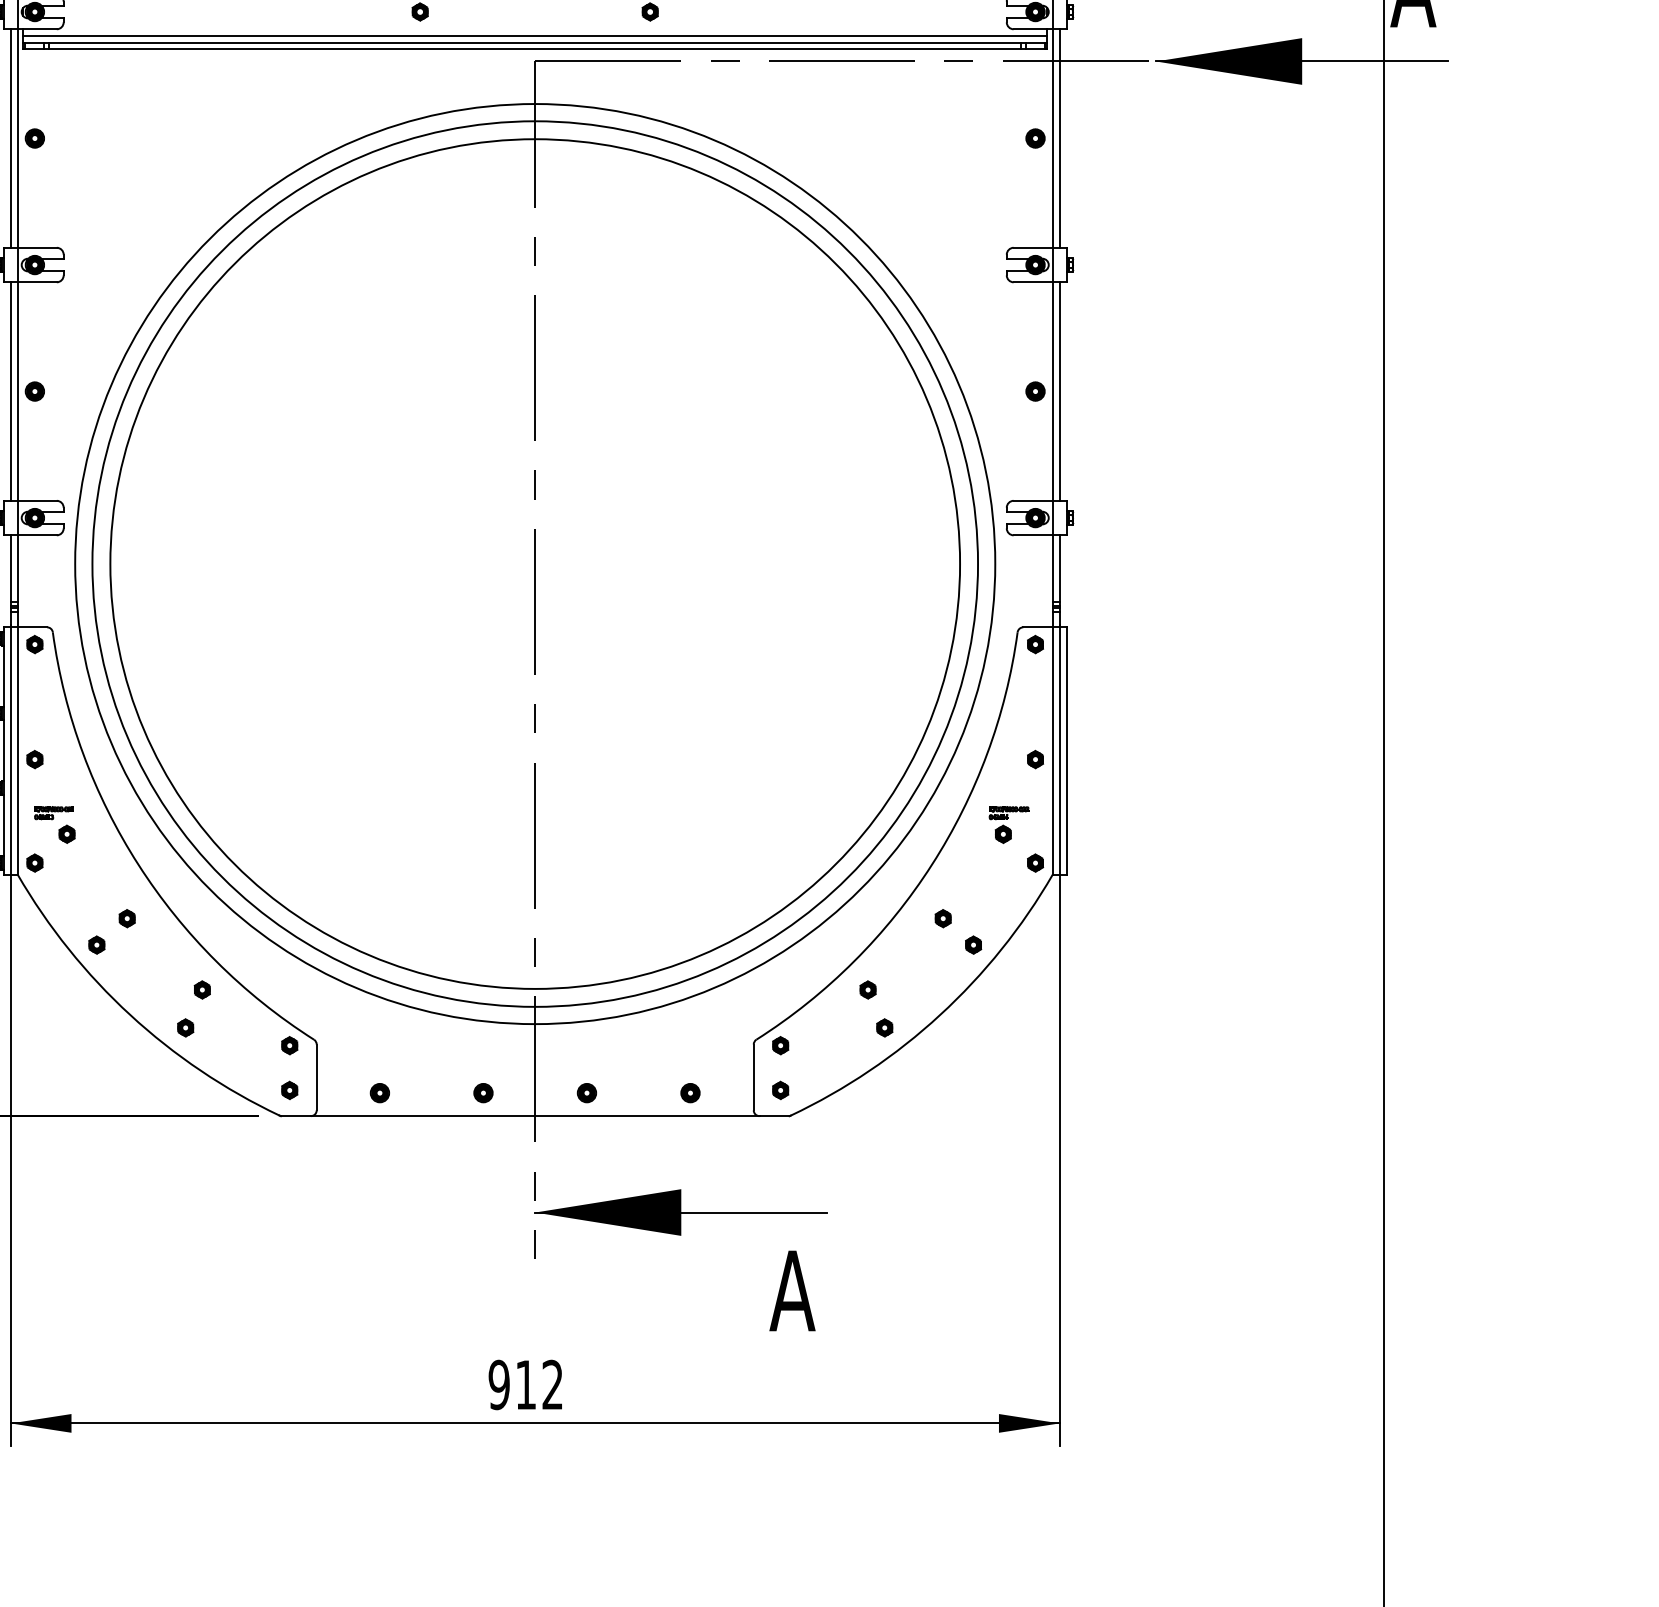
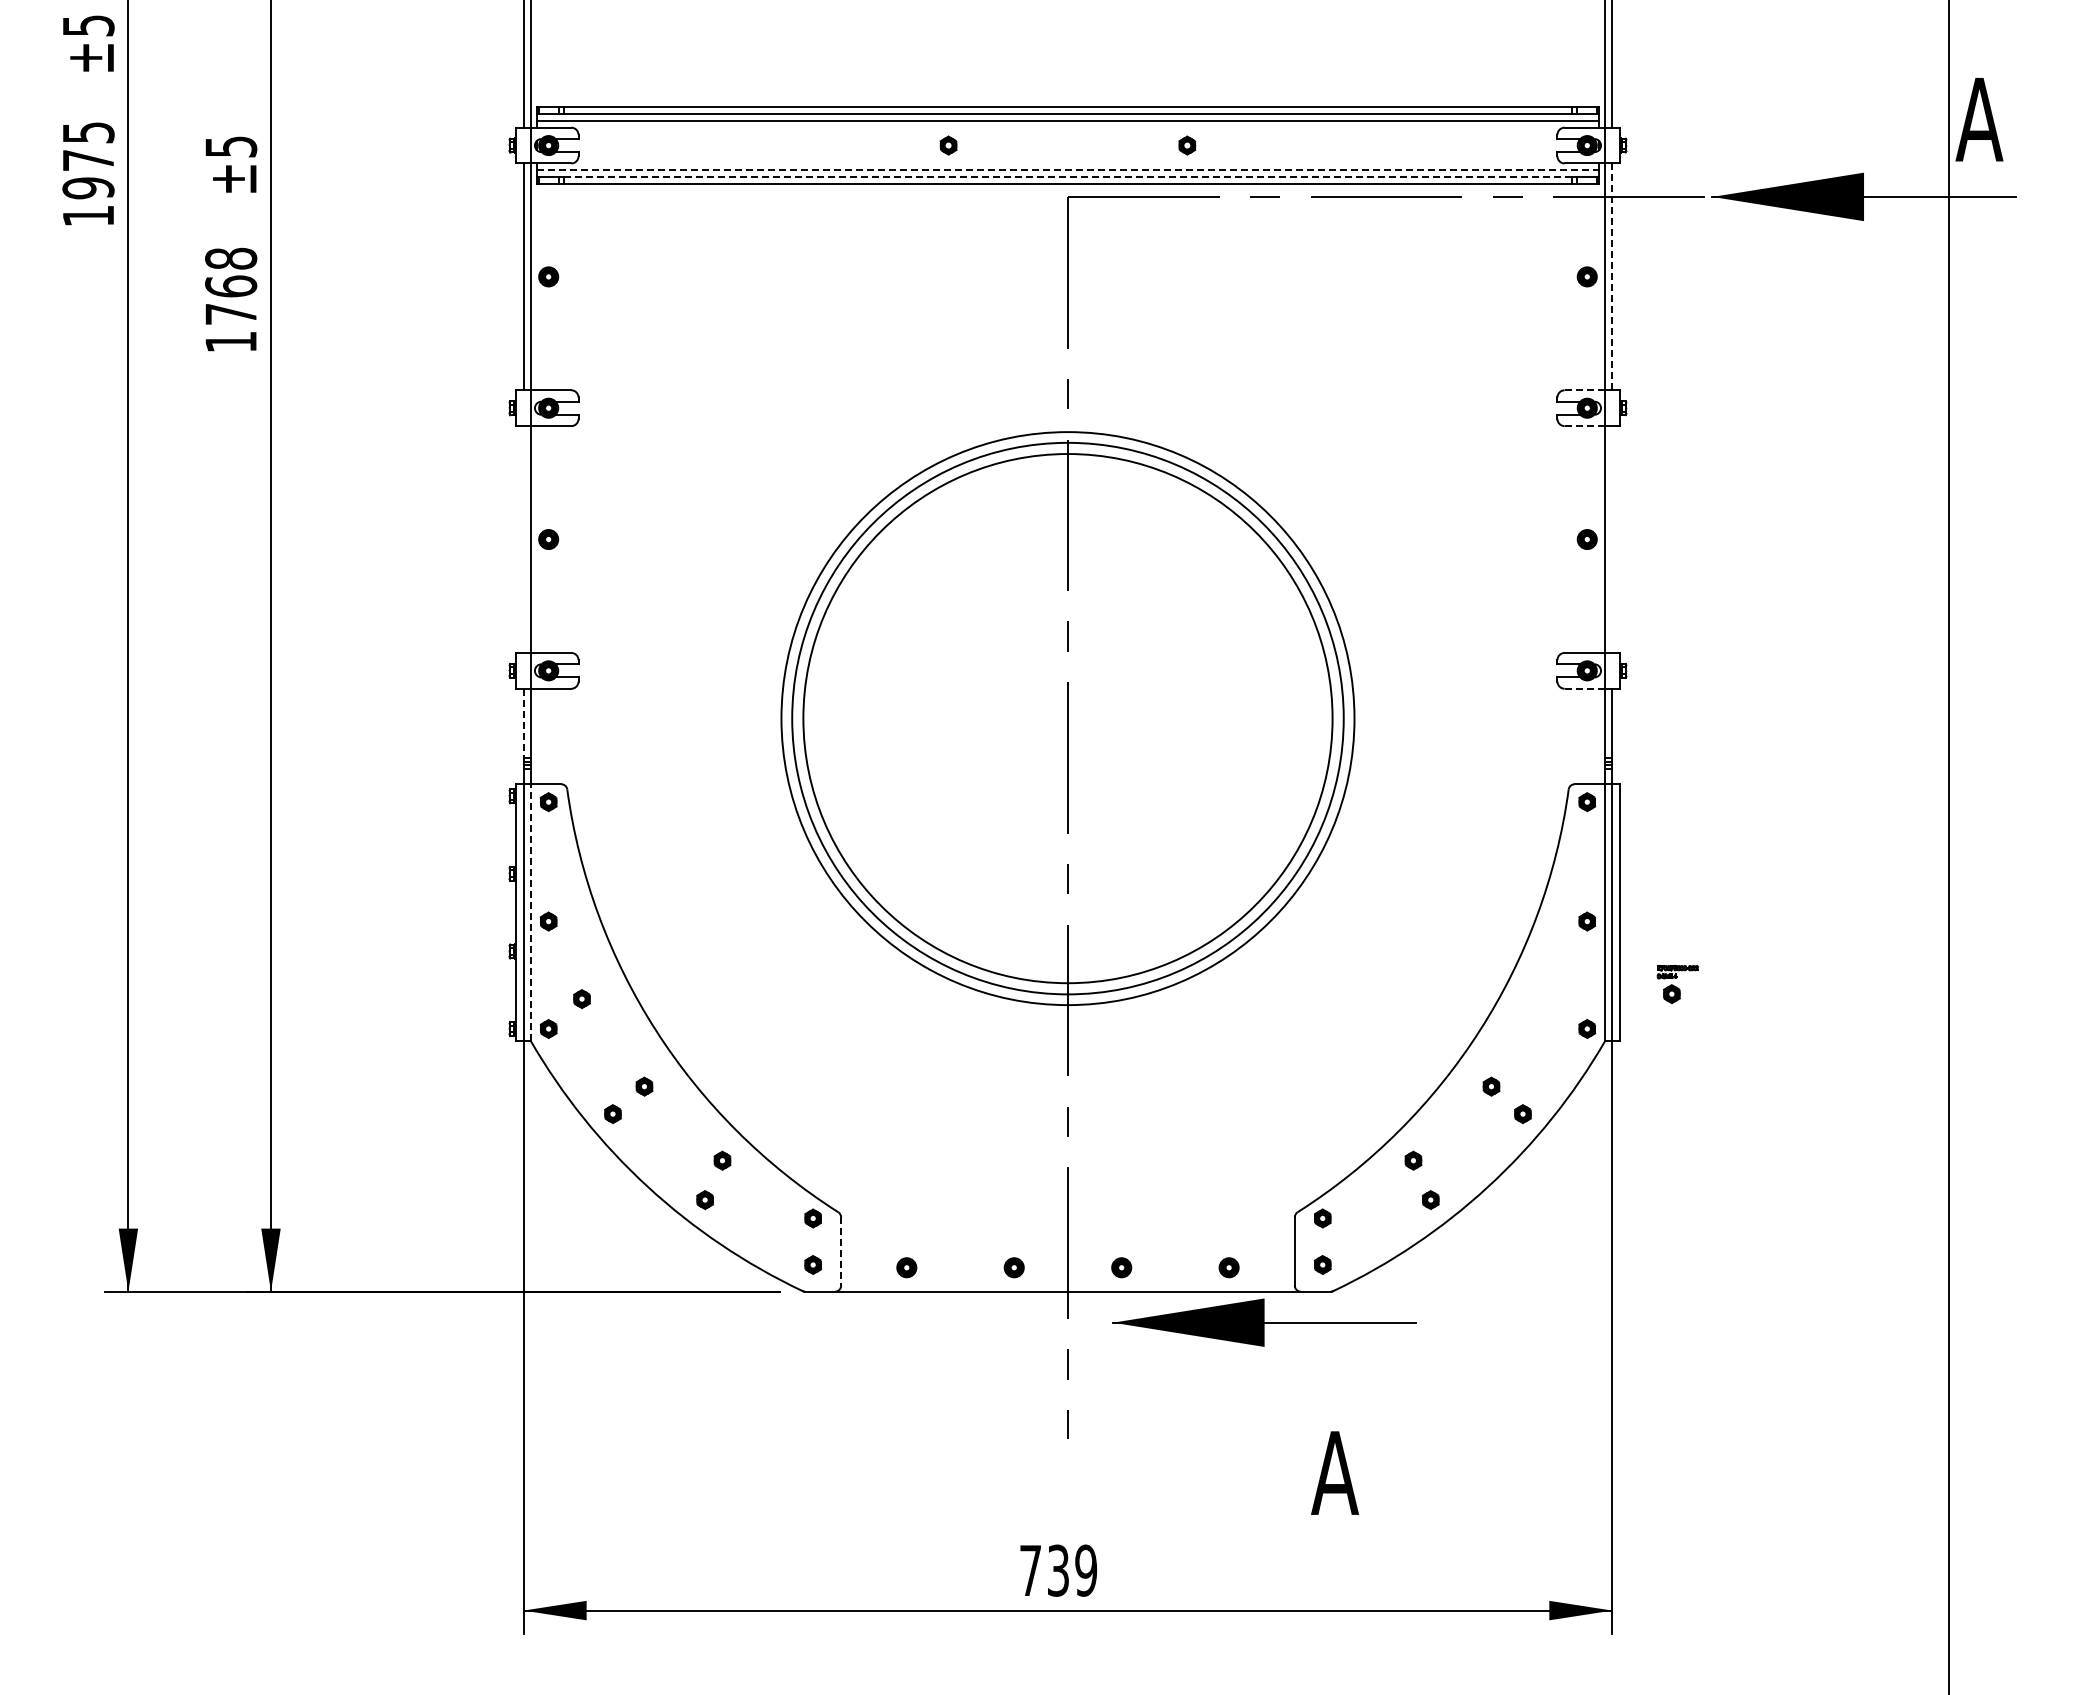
line: (535, 36) -> (1068, 170), solid -> dashed
line: (534, 42) -> (1067, 177), solid -> dashed
line: (1059, 138) -> (1612, 276), solid -> dashed
line: (1032, 247) -> (1584, 390), solid -> dashed
line: (1032, 282) -> (1584, 426), solid -> dashed
line: (10, 391) -> (523, 539), removed
line: (1059, 391) -> (1612, 539), removed
line: (1032, 535) -> (1584, 688), solid -> dashed
circle: (534, 563) -> (1067, 718), size x0.6
circle: (534, 563) -> (1067, 718), size x0.6
circle: (534, 563) -> (1067, 718), size x0.6
line: (10, 568) -> (523, 723), solid -> dashed
line: (17, 750) -> (530, 912), solid -> dashed
part: (54, 812) -> (568, 976), removed
part: (1008, 825) -> (1677, 984), moved
line: (317, 1078) -> (841, 1252), solid -> dashed
part: (681, 1212) -> (1264, 1322), moved
text: (526, 1384) -> (1058, 1570), 912 -> 739

